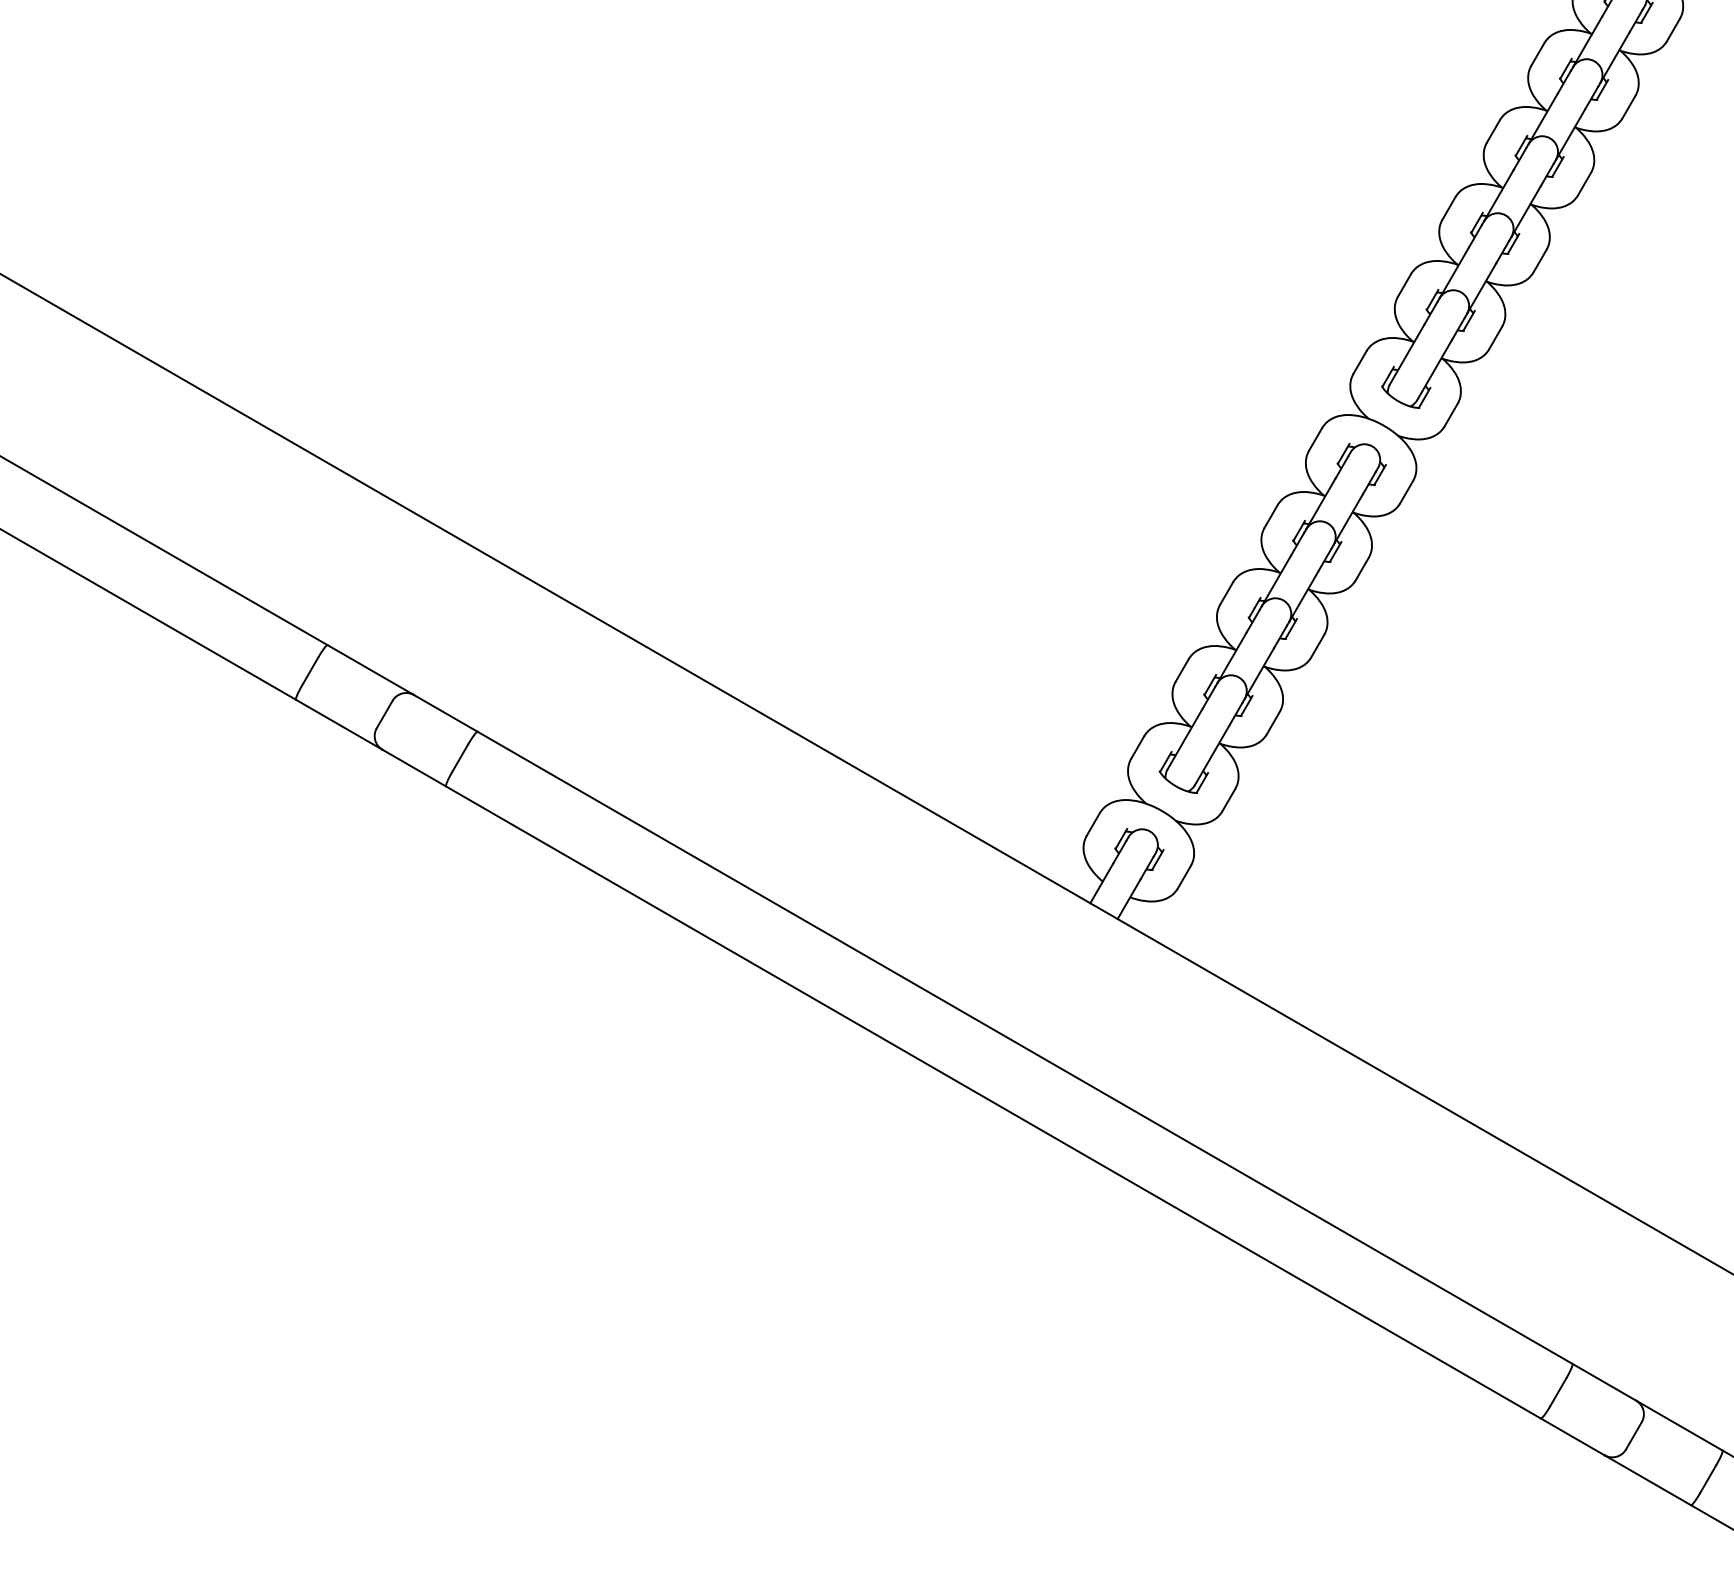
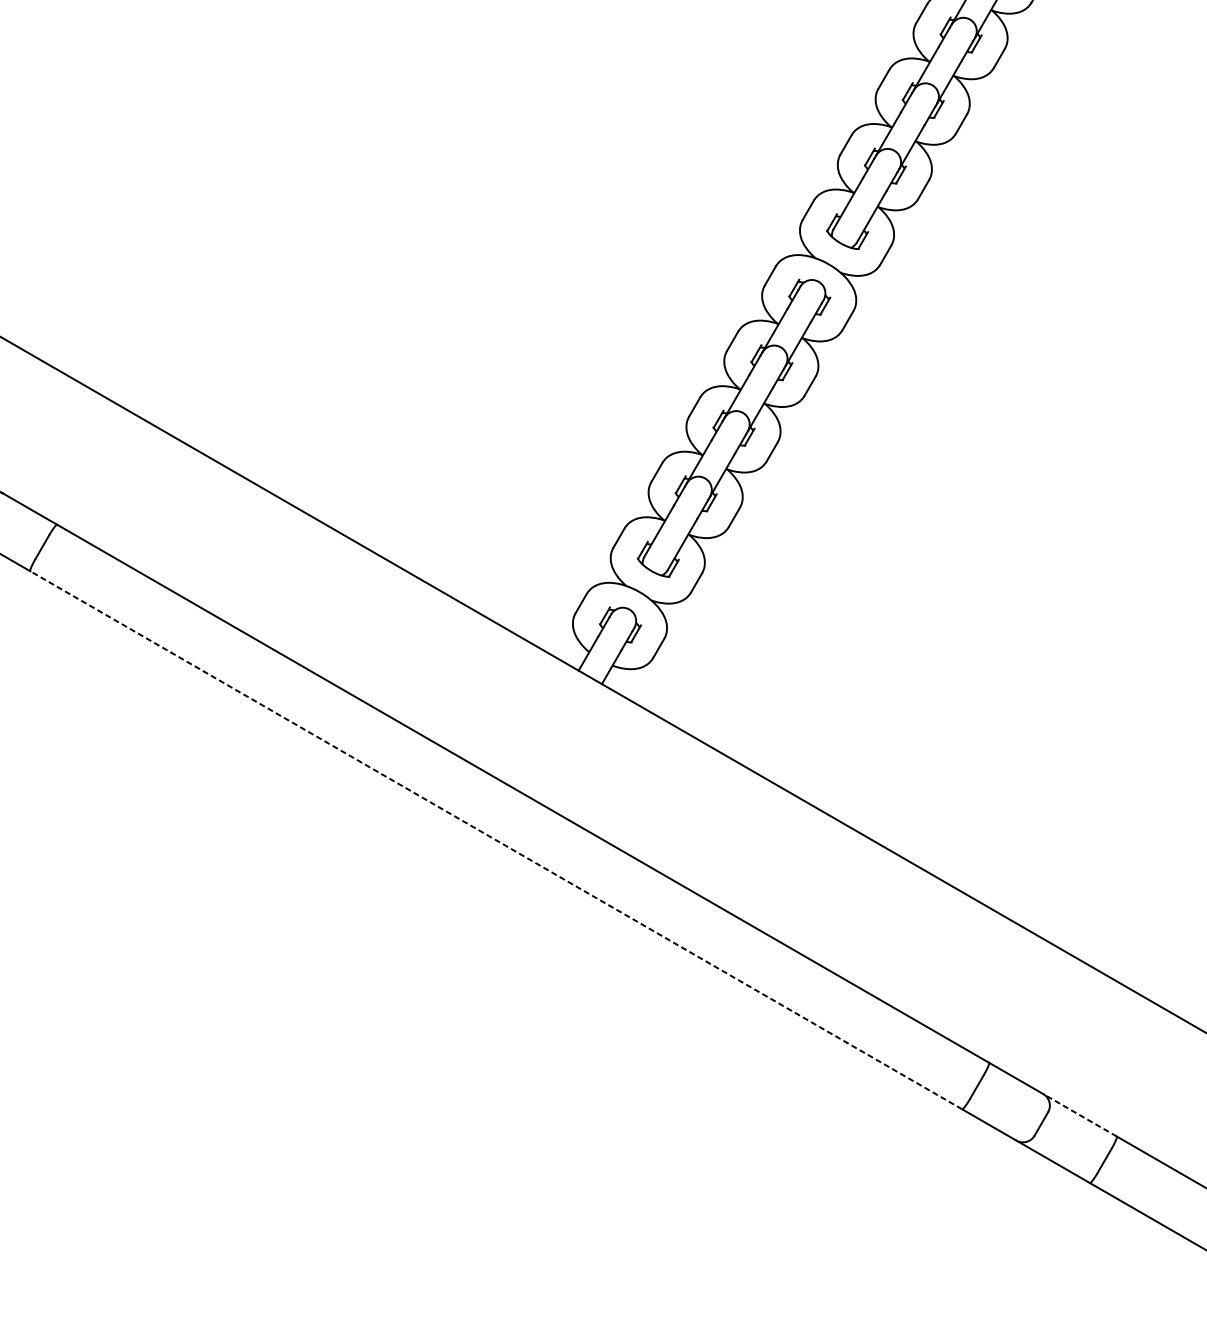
line: (993, 1102) -> (496, 840), solid -> dashed
line: (1678, 1425) -> (1079, 1115), solid -> dashed

